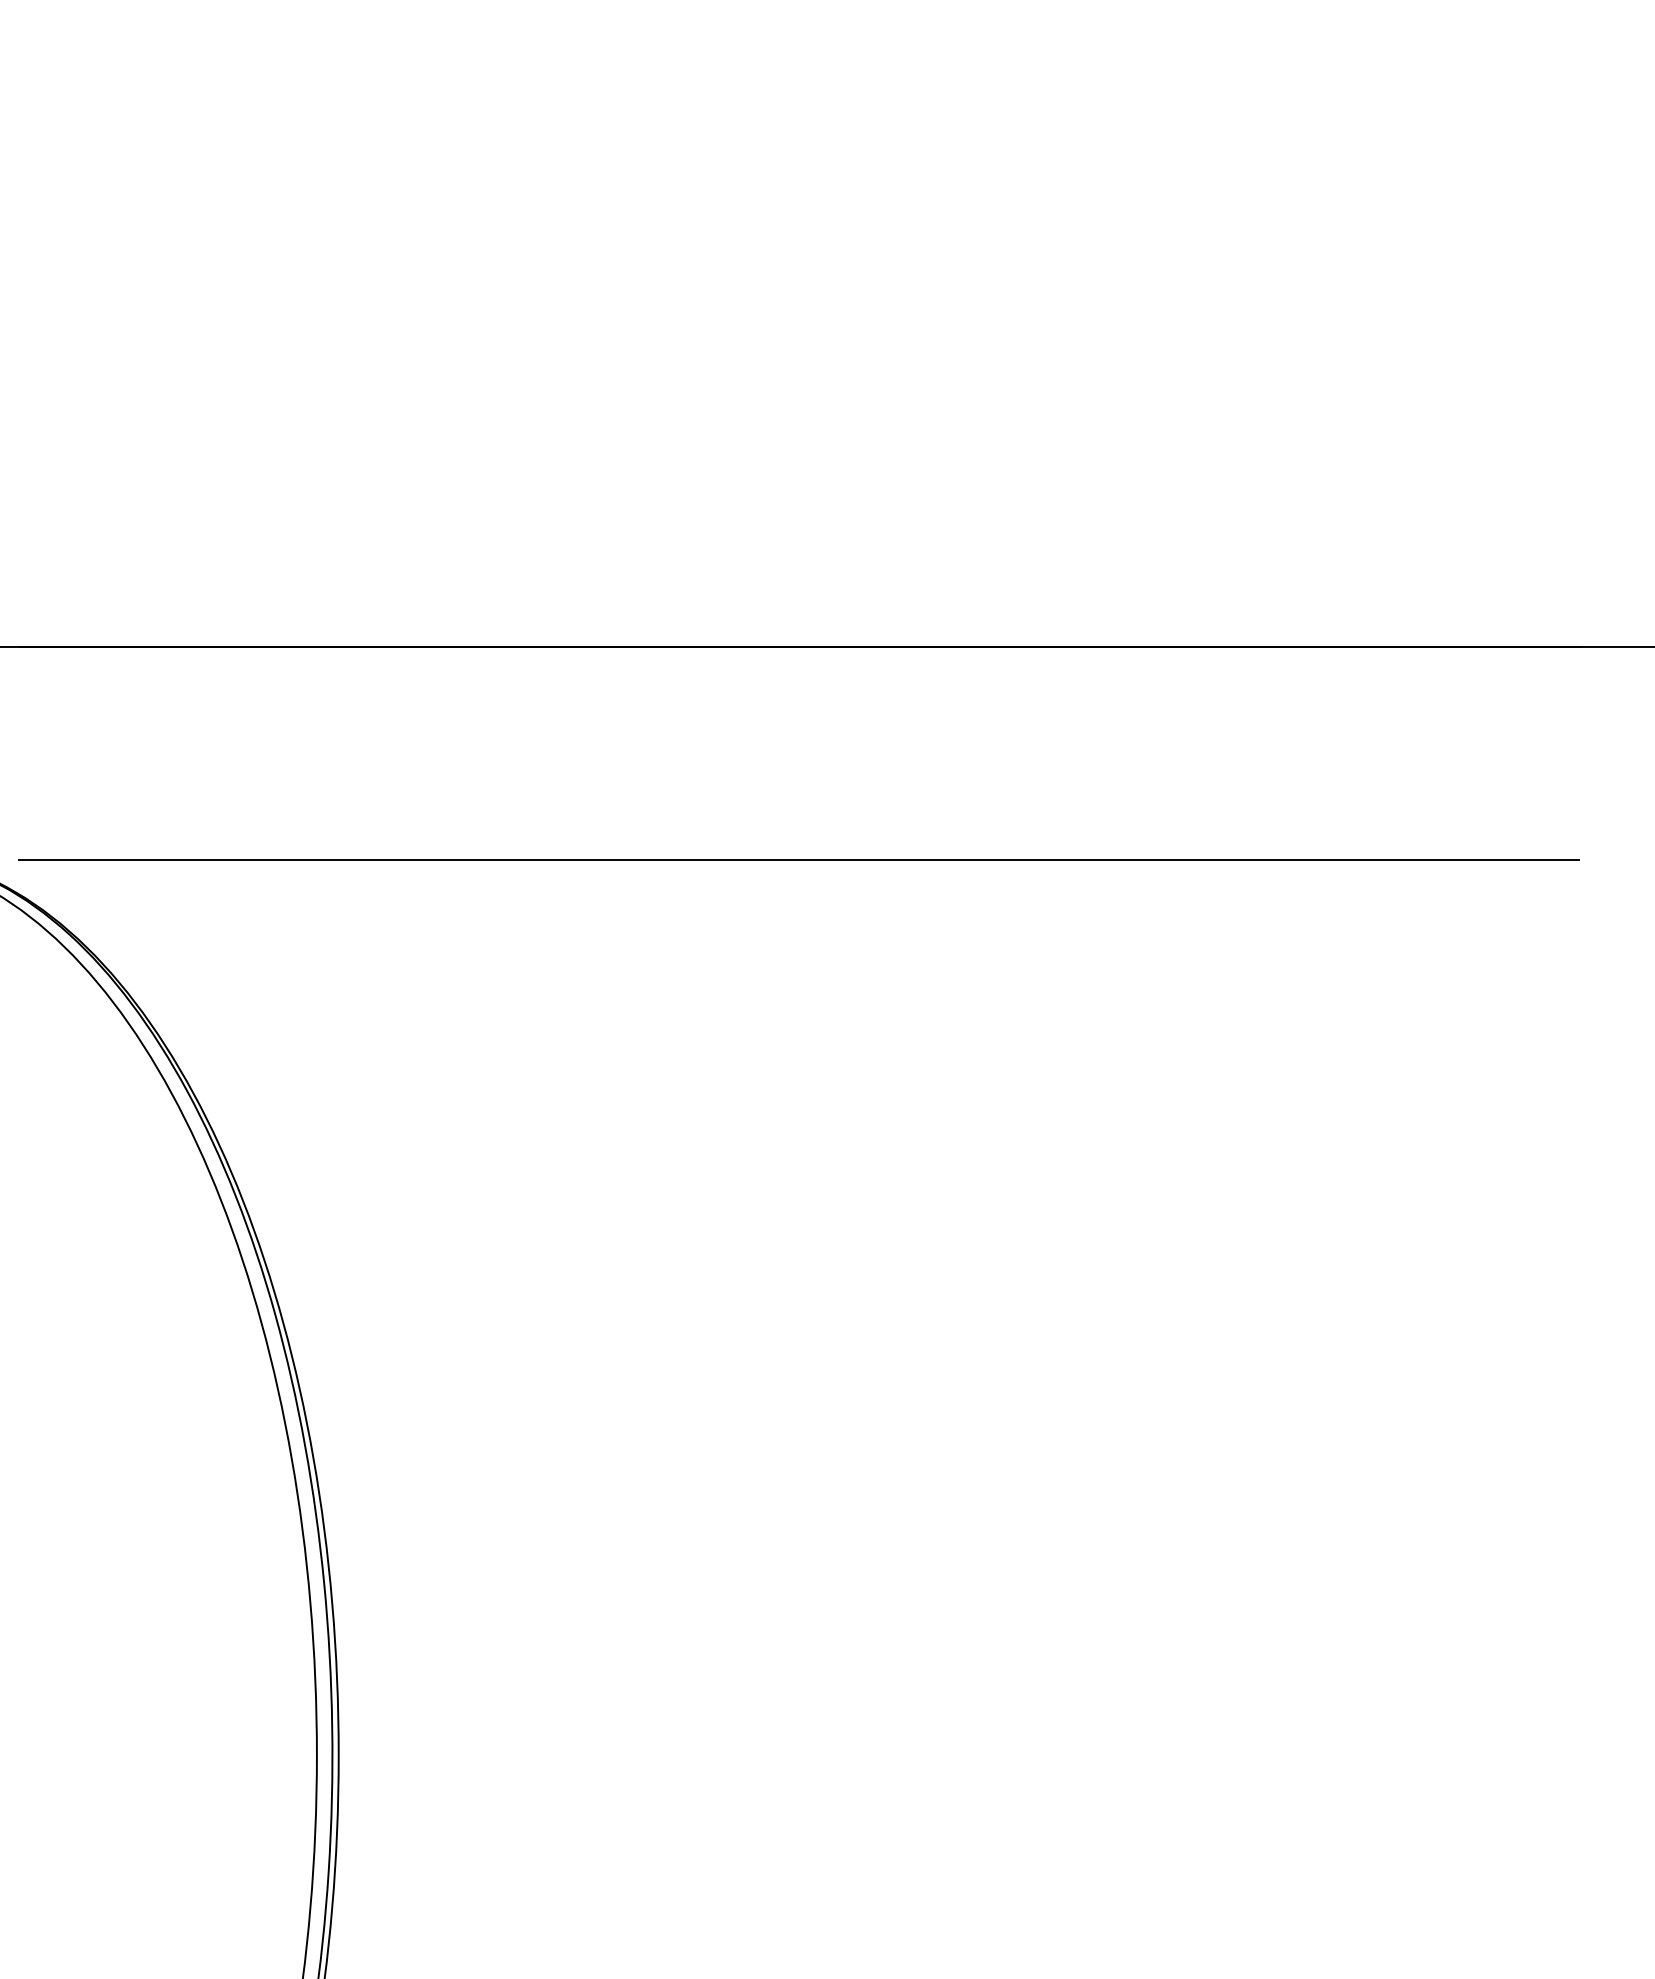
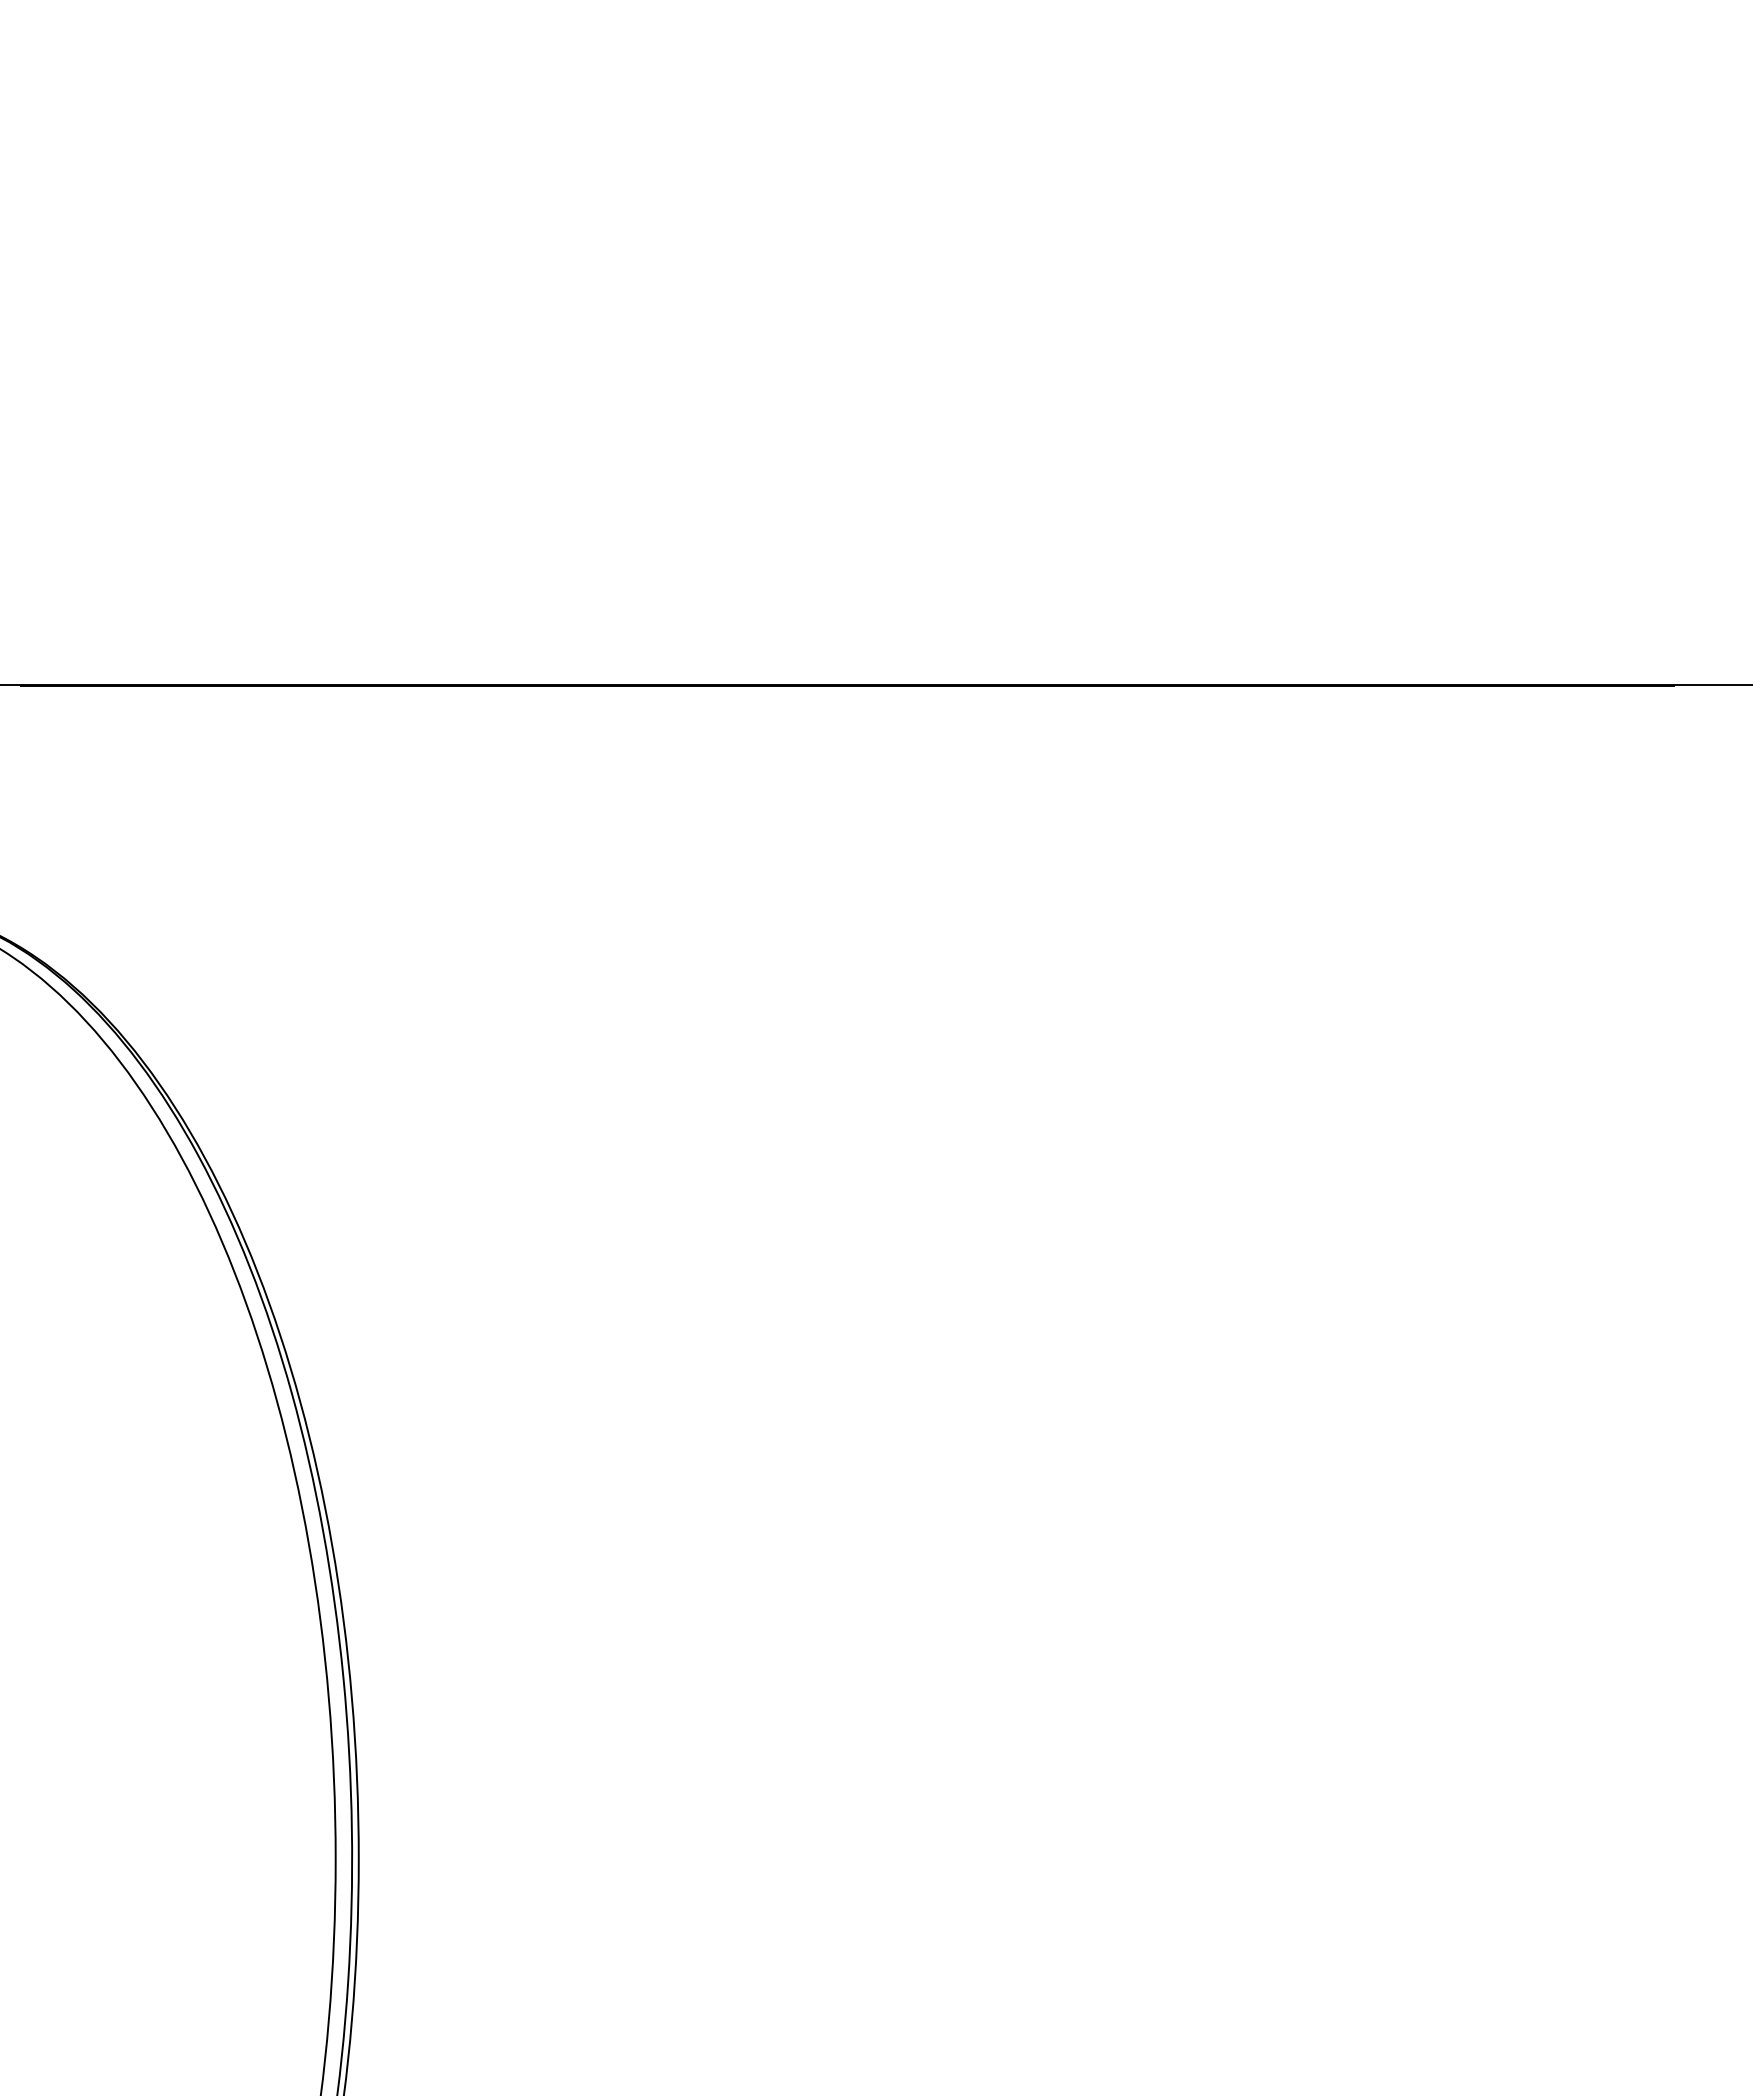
line: (798, 859) -> (845, 910), removed

